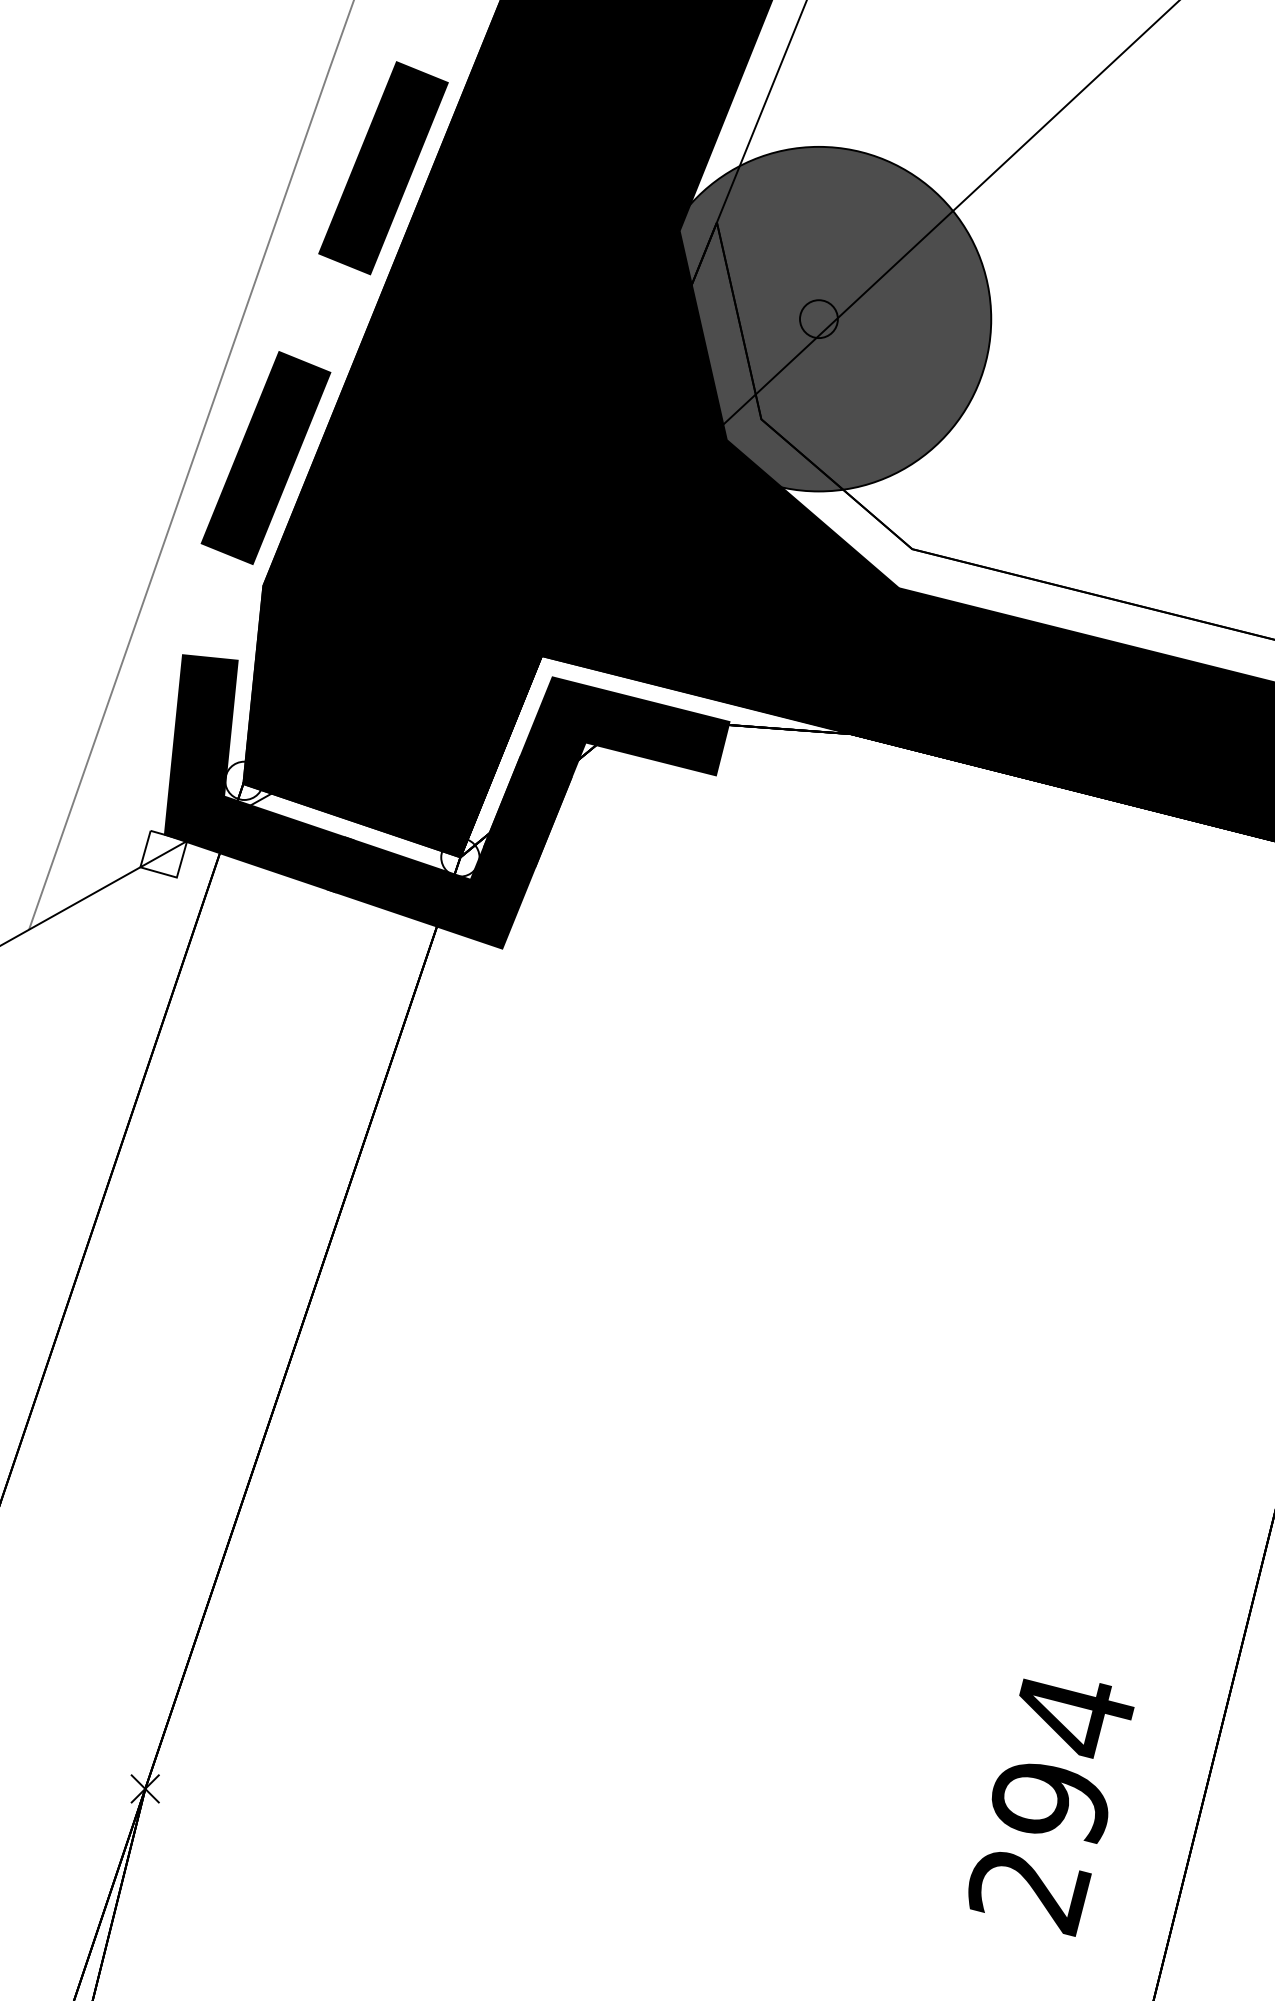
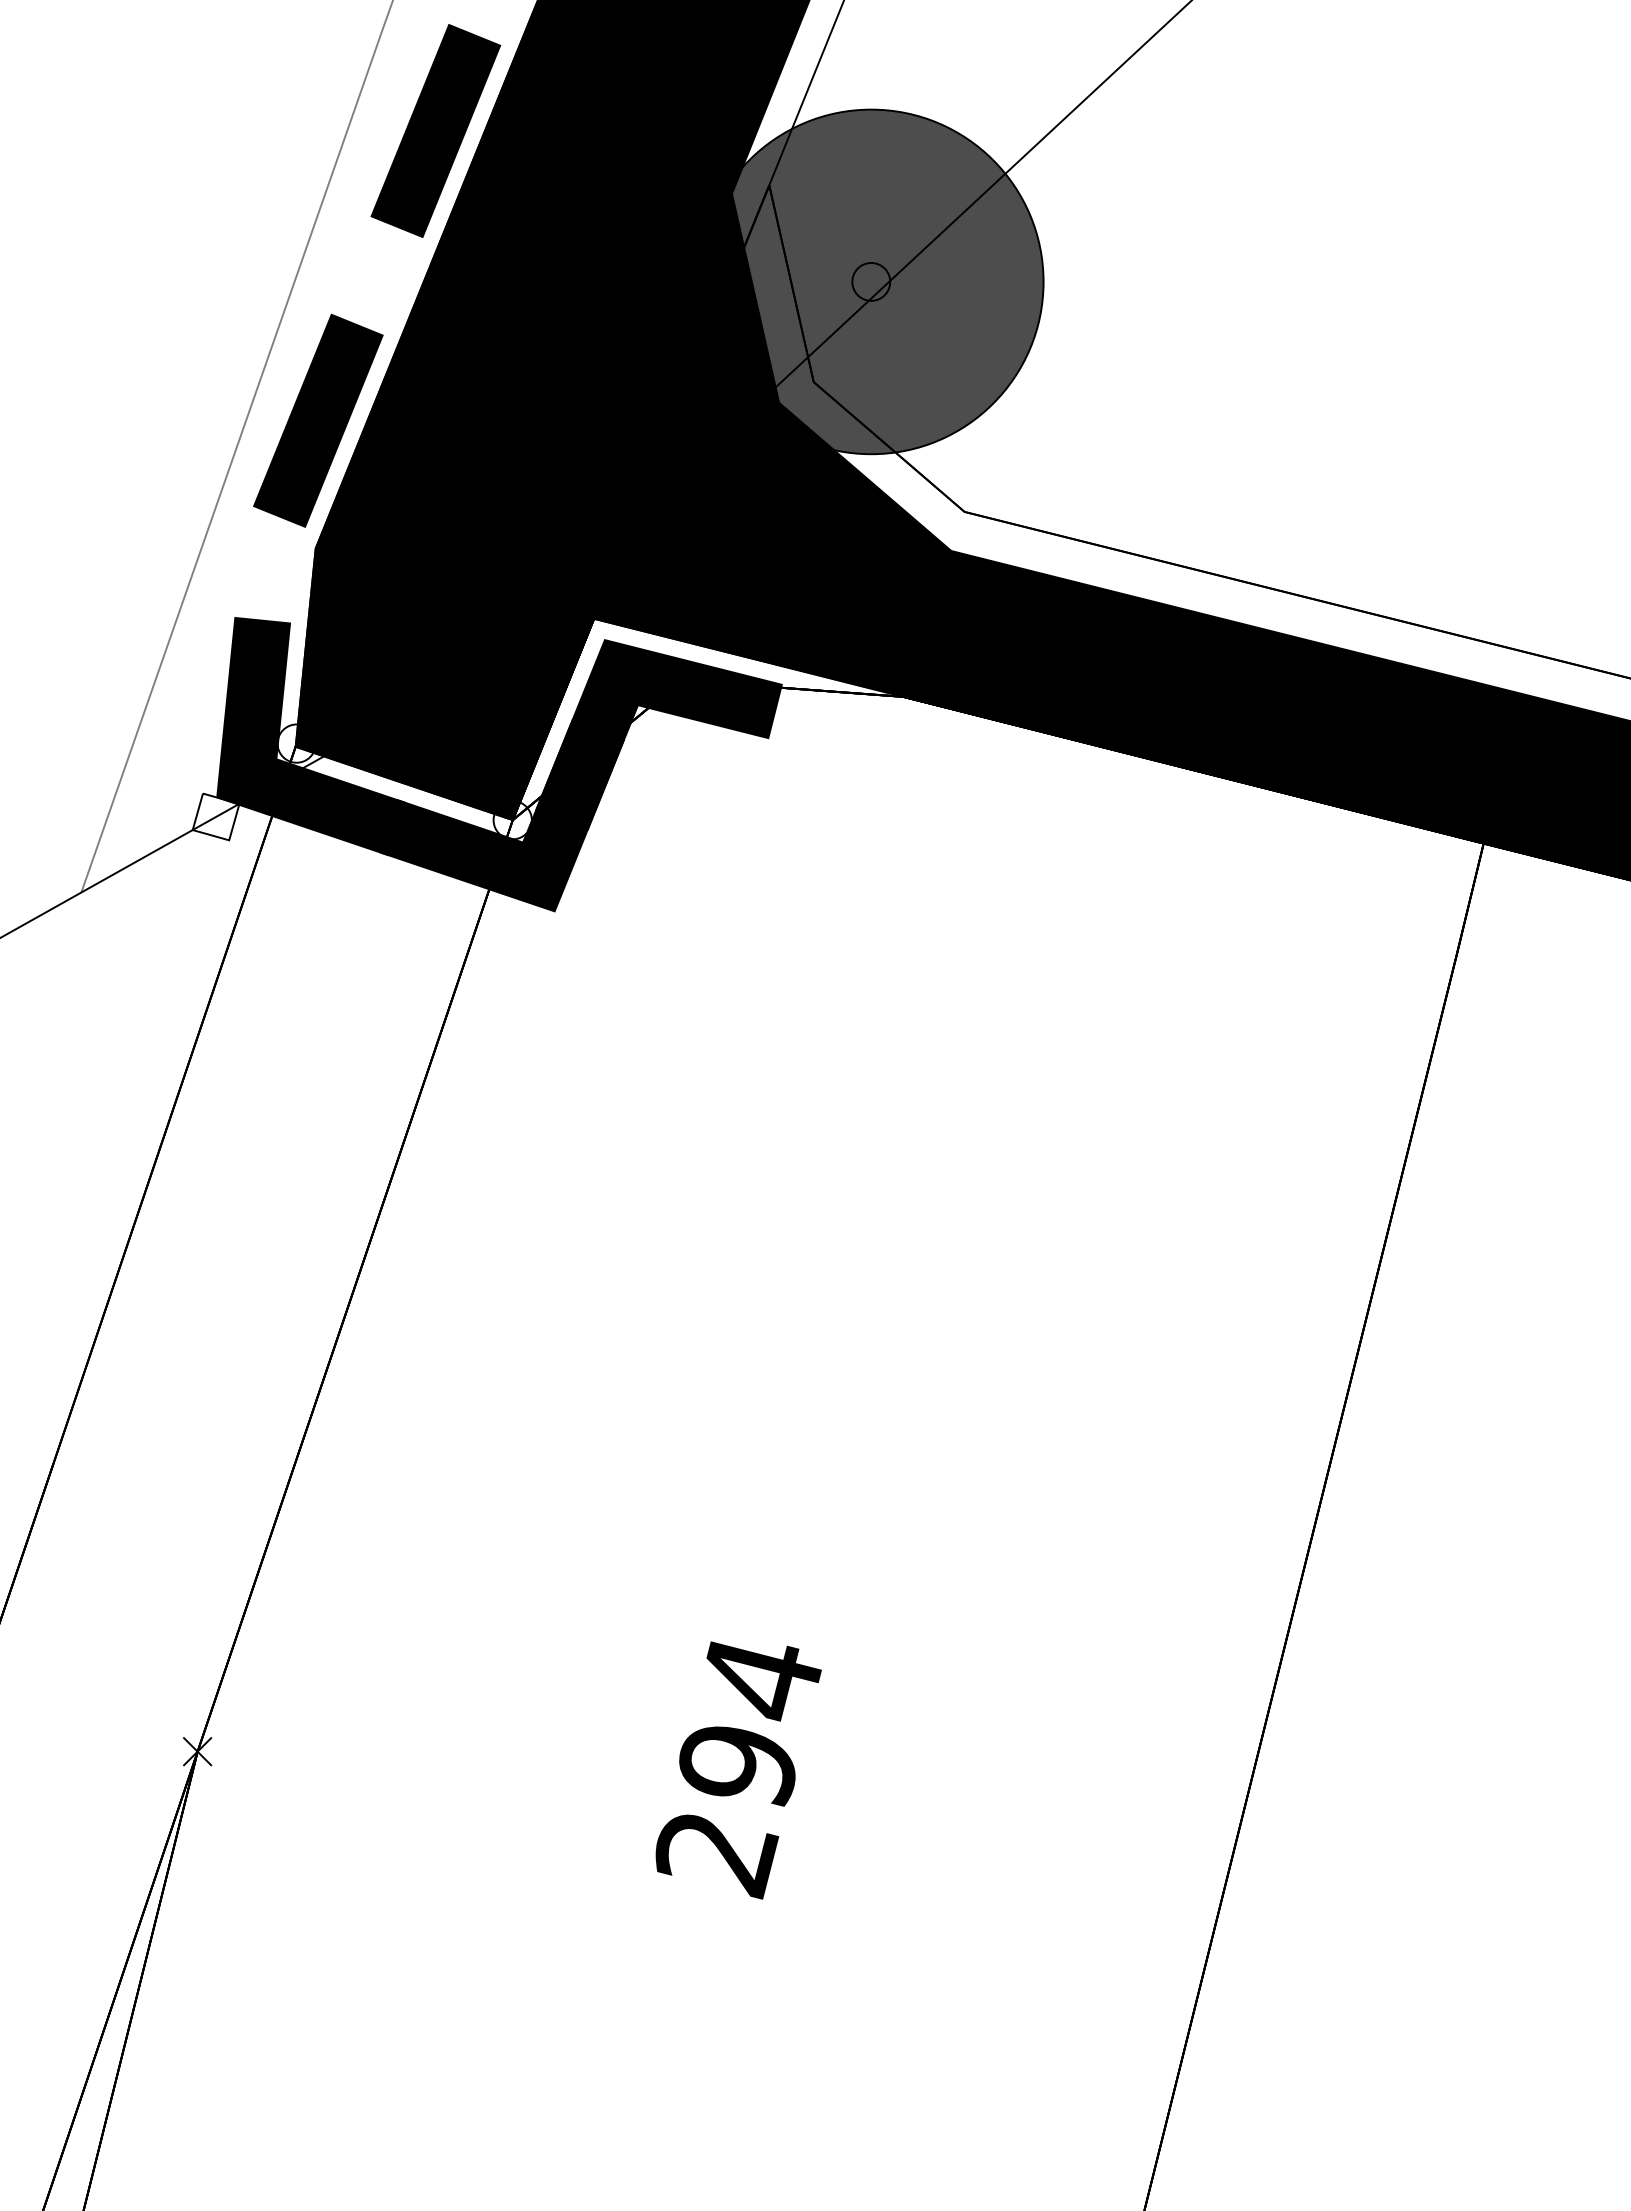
text: (1051, 1807) -> (738, 1770), moved

